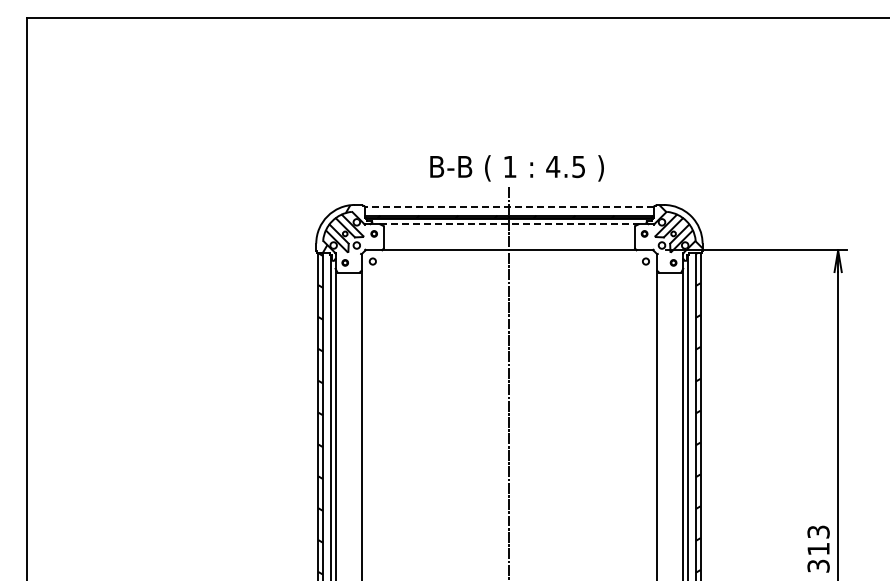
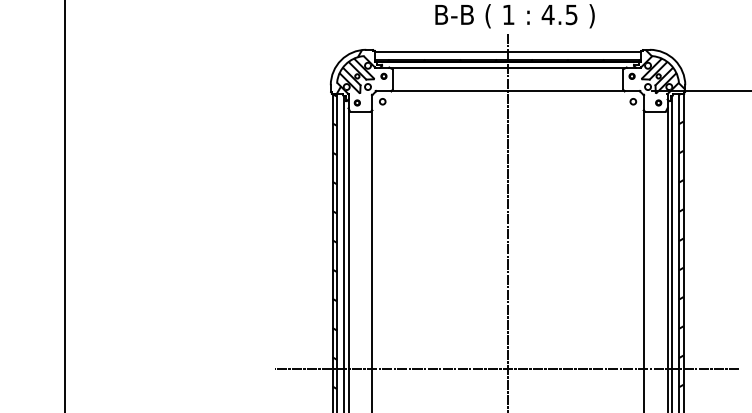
line: (509, 206) -> (508, 51), dashed -> solid
line: (509, 224) -> (508, 67), dashed -> solid
line: (507, 552) -> (506, 368), added

